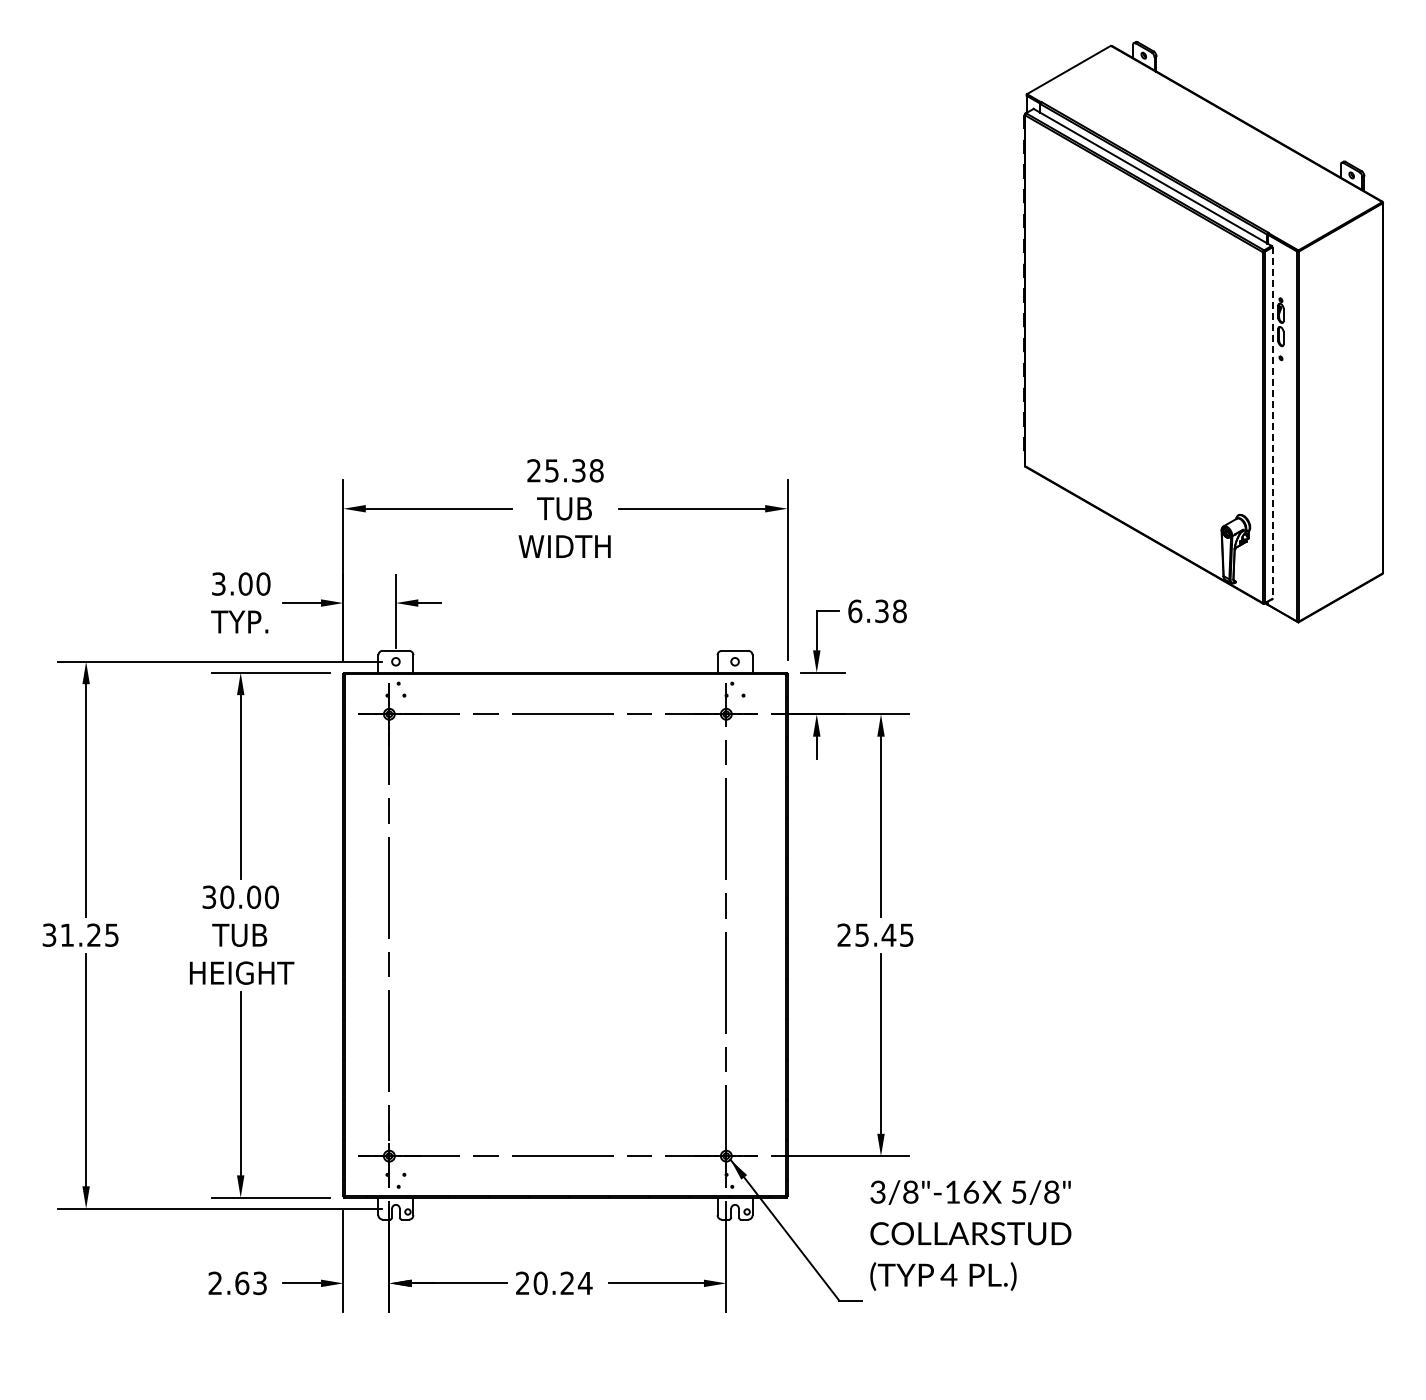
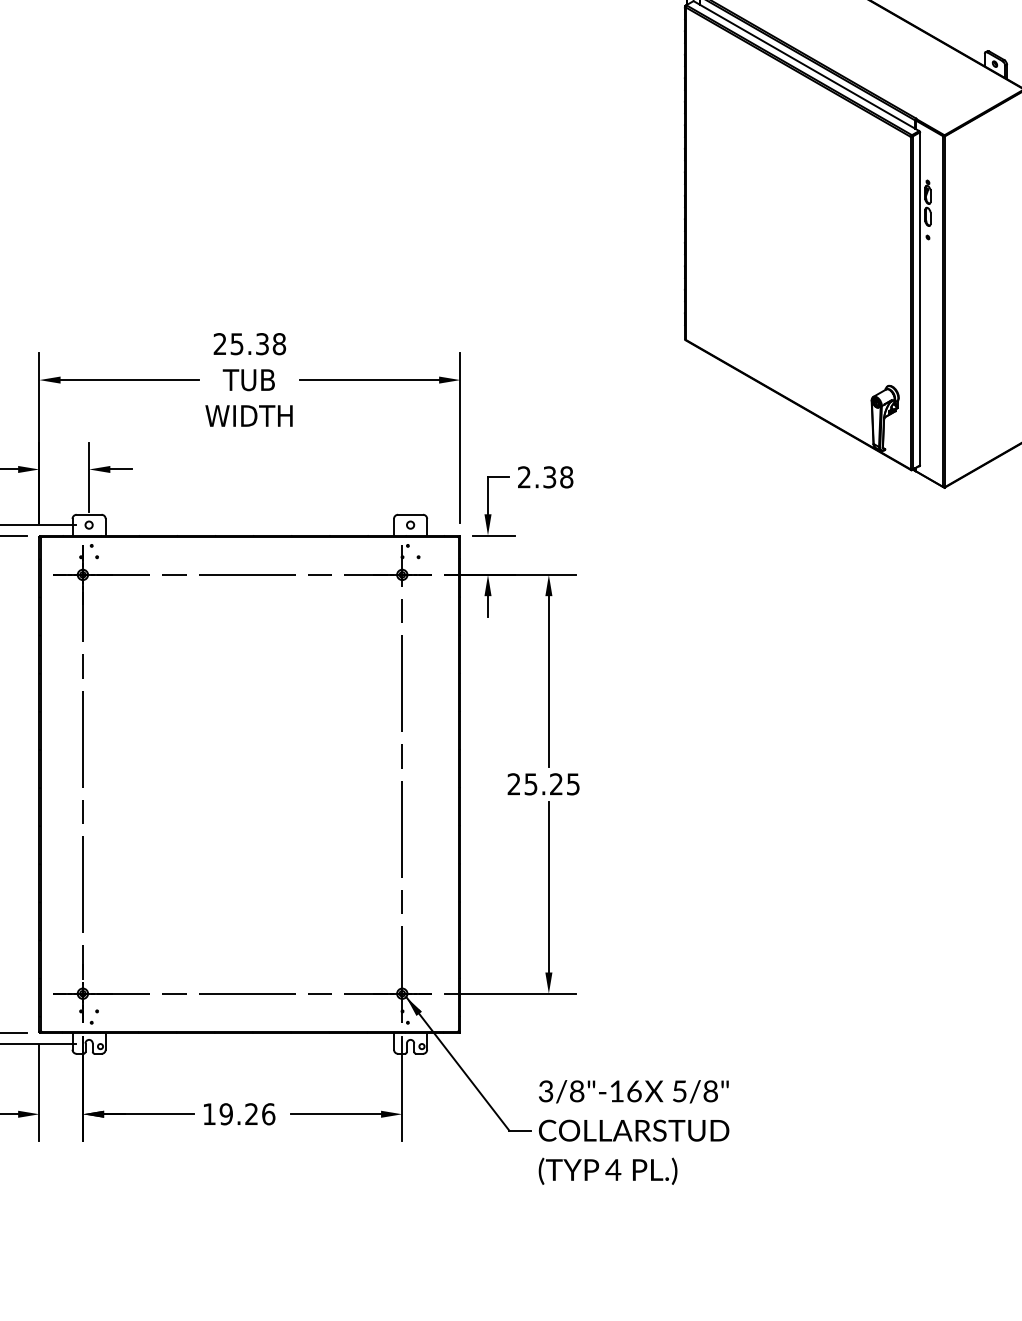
line: (1272, 423) -> (919, 299), dashed -> solid
text: (855, 611) -> (524, 477), 6.38 -> 2.38
text: (888, 934) -> (555, 783), 25.45 -> 25.25
text: (970, 1235) -> (633, 1132), moved
text: (554, 1283) -> (239, 1114), 20.24 -> 19.26

